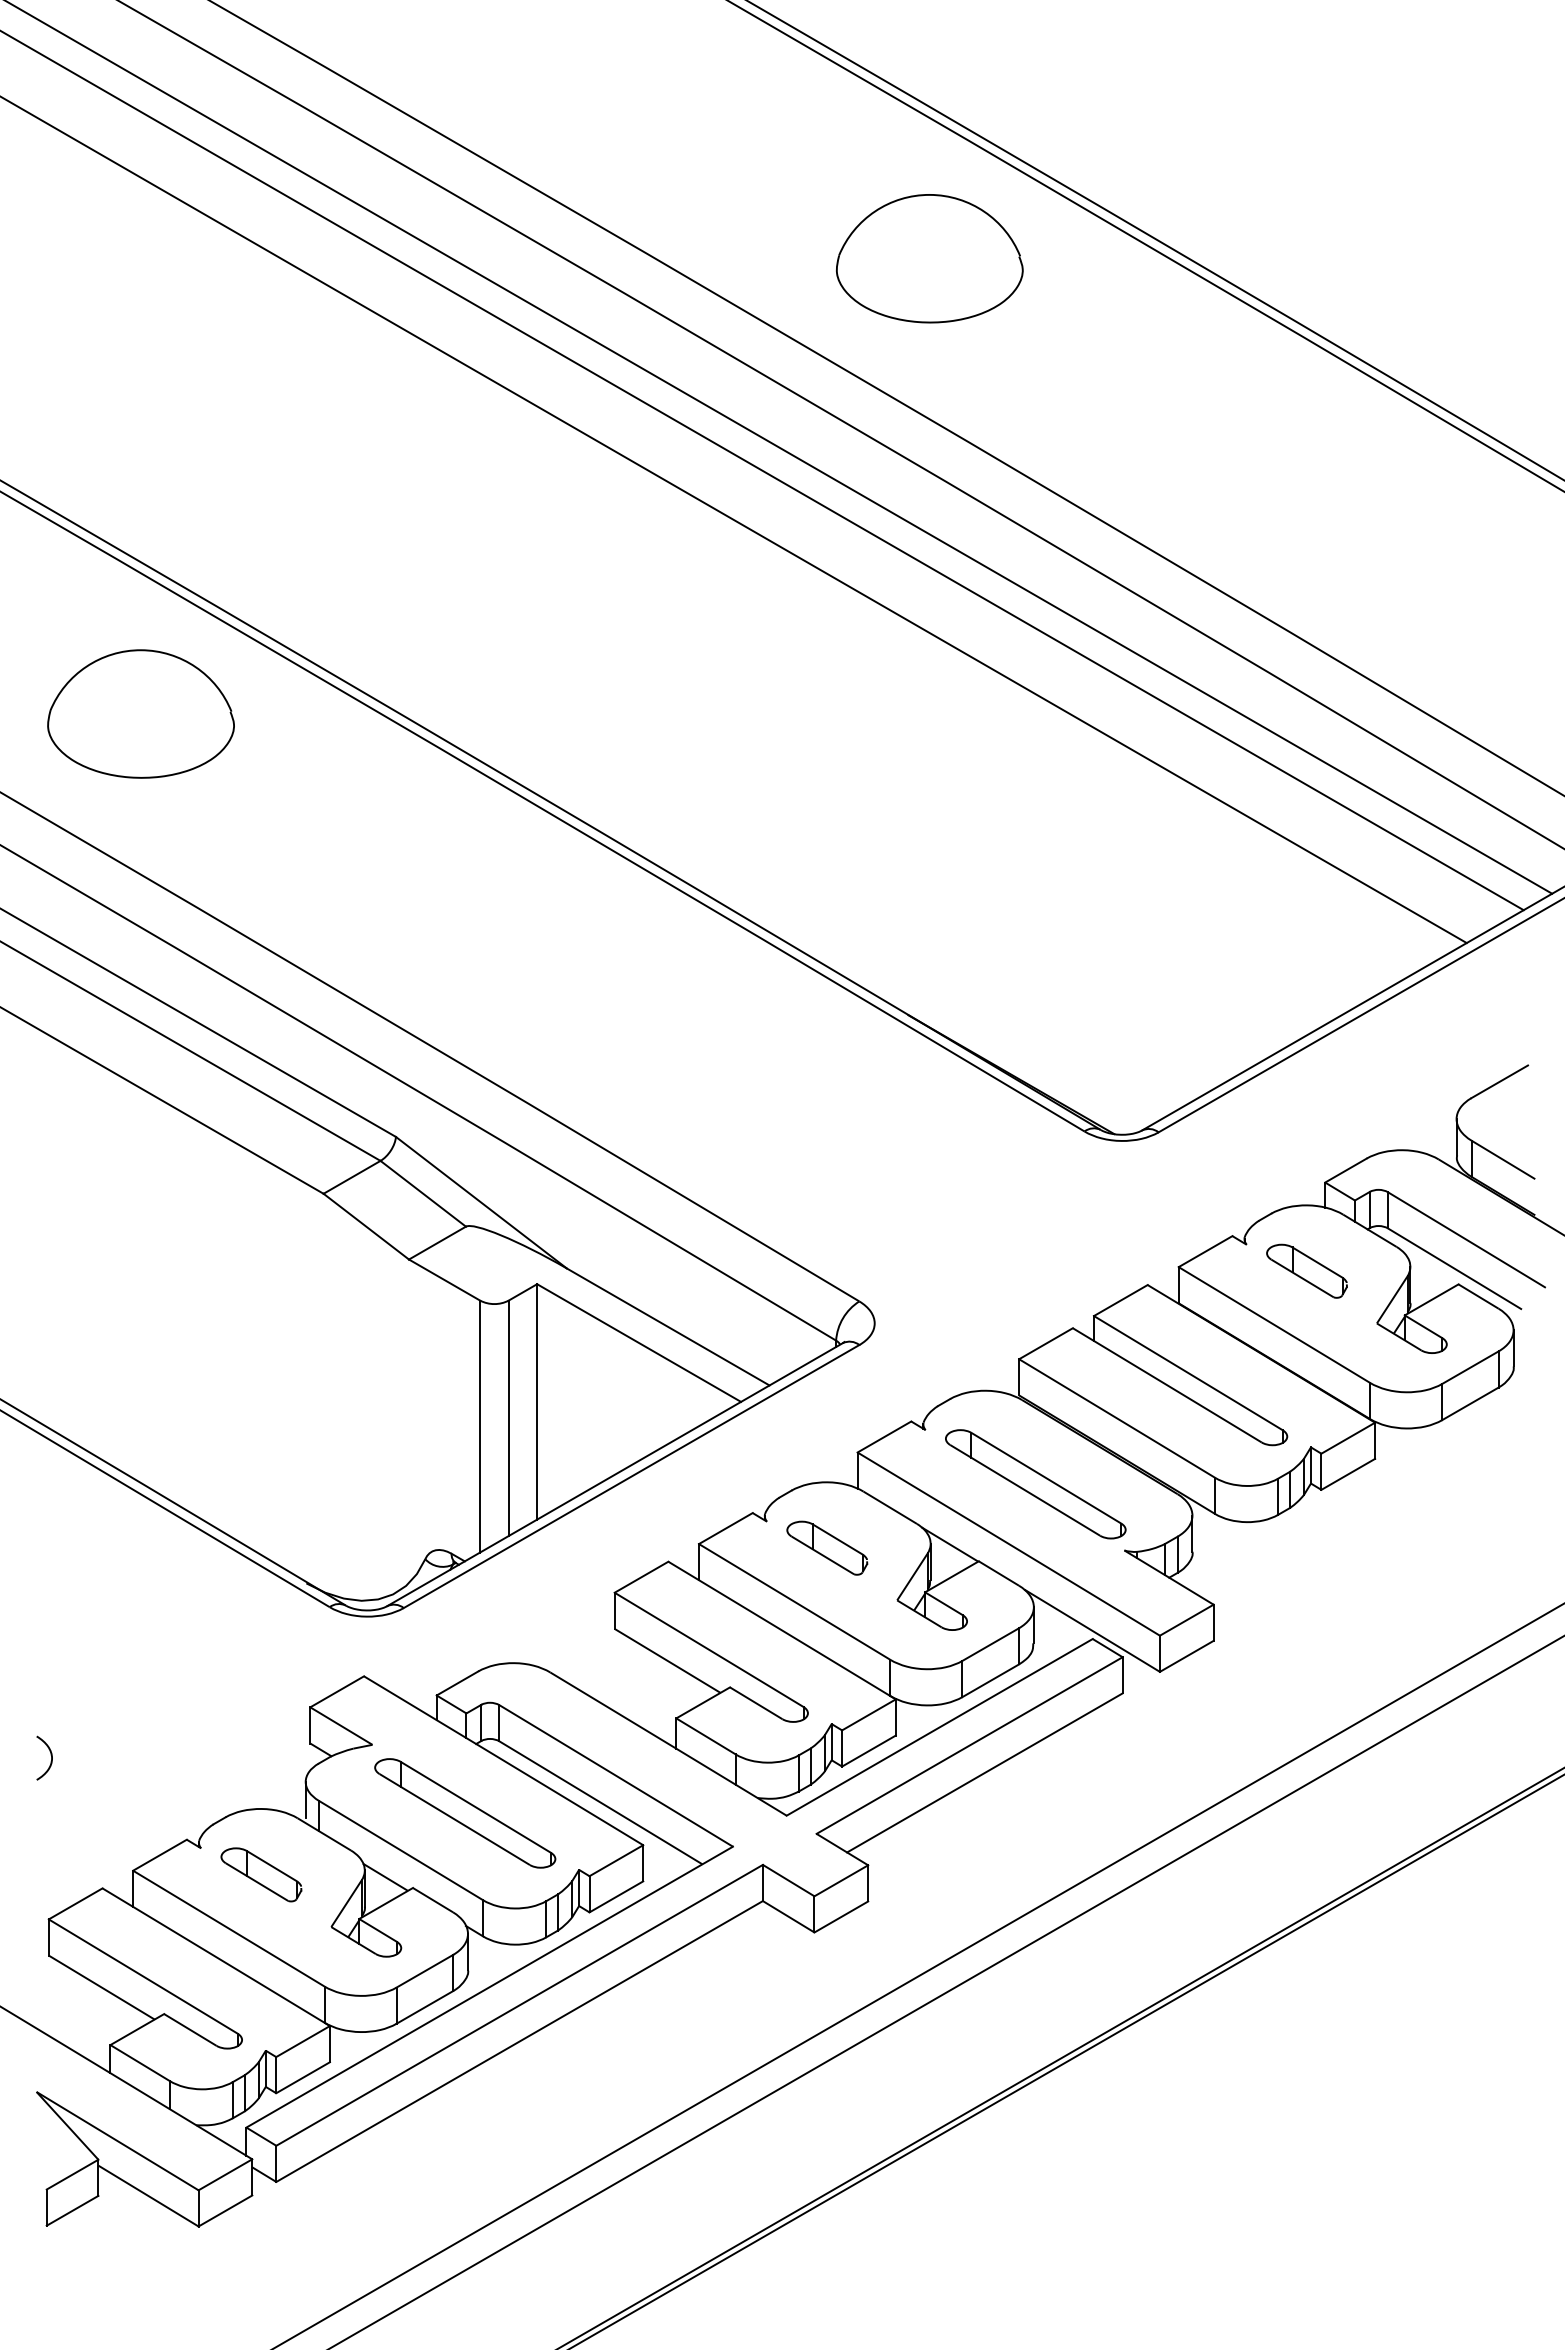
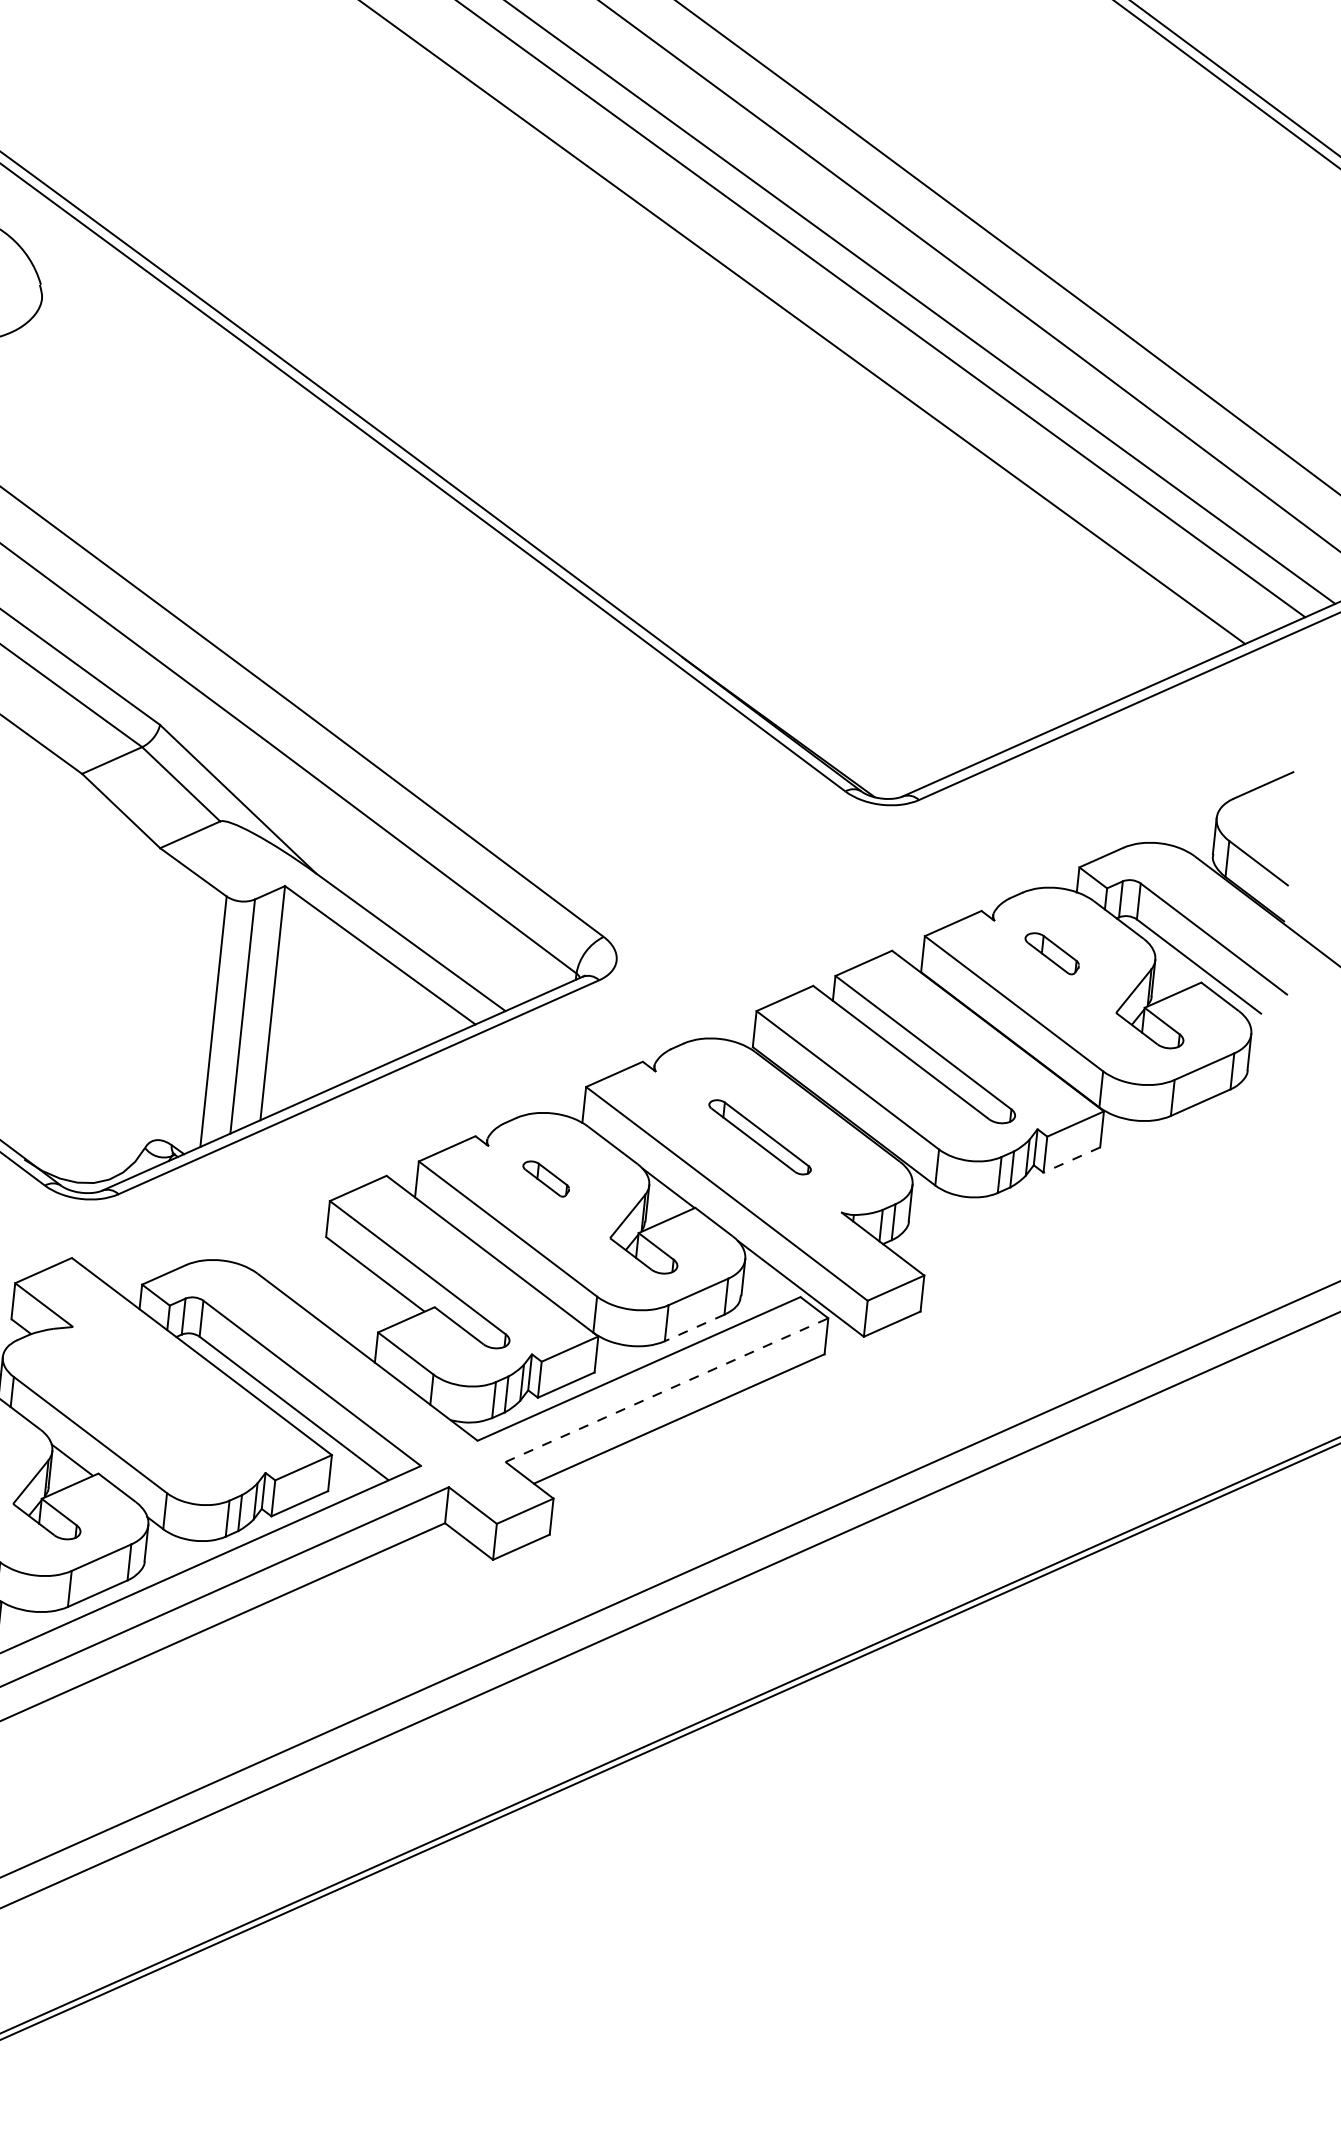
part: (1306, 1270) -> (1051, 952), size x0.7
line: (1347, 1474) -> (1071, 1160), solid -> dashed
part: (1035, 1484) -> (759, 1137), size x0.6
part: (827, 1547) -> (546, 1178), size x0.6
line: (990, 1680) -> (694, 1327), solid -> dashed
line: (969, 1745) -> (666, 1390), solid -> dashed
part: (465, 1813) -> (158, 1405), removed

